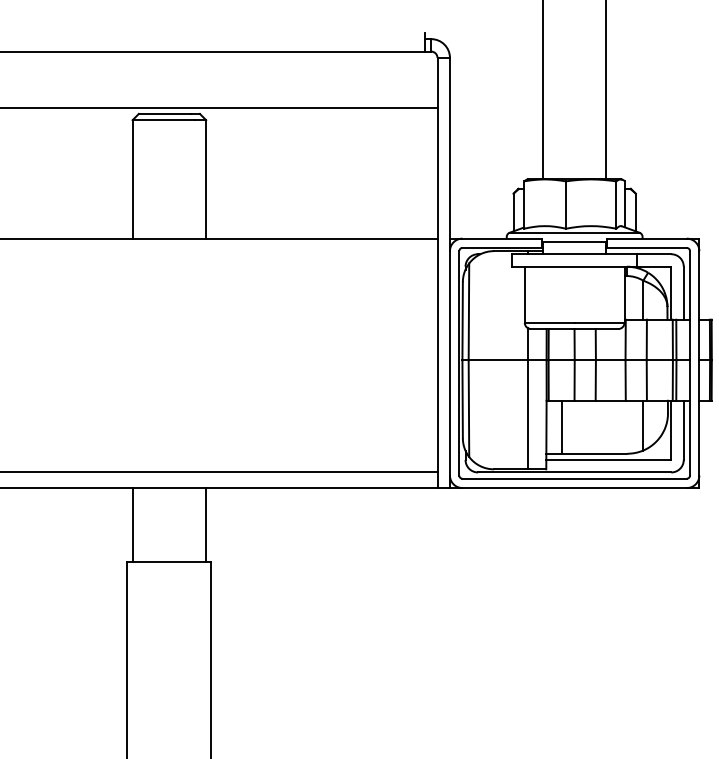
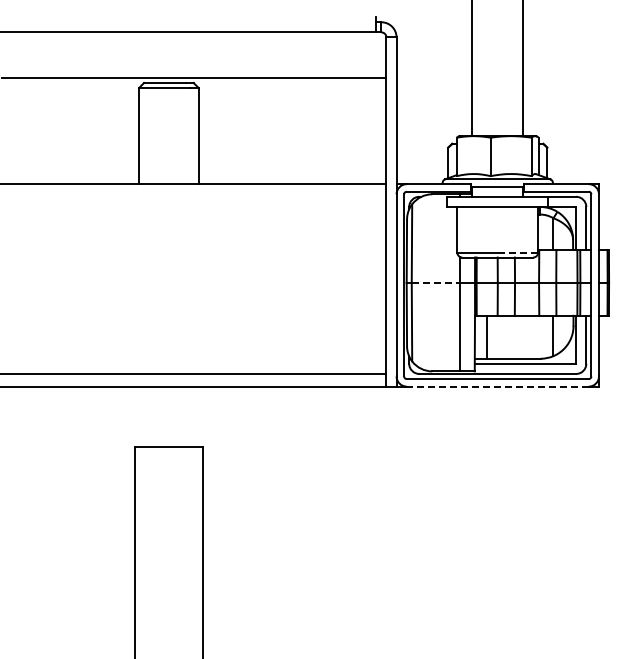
line: (598, 322) -> (517, 252), solid -> dashed
line: (499, 359) -> (436, 282), solid -> dashed
line: (574, 487) -> (497, 386), solid -> dashed
line: (133, 524) -> (139, 416), removed
line: (205, 524) -> (198, 416), removed

